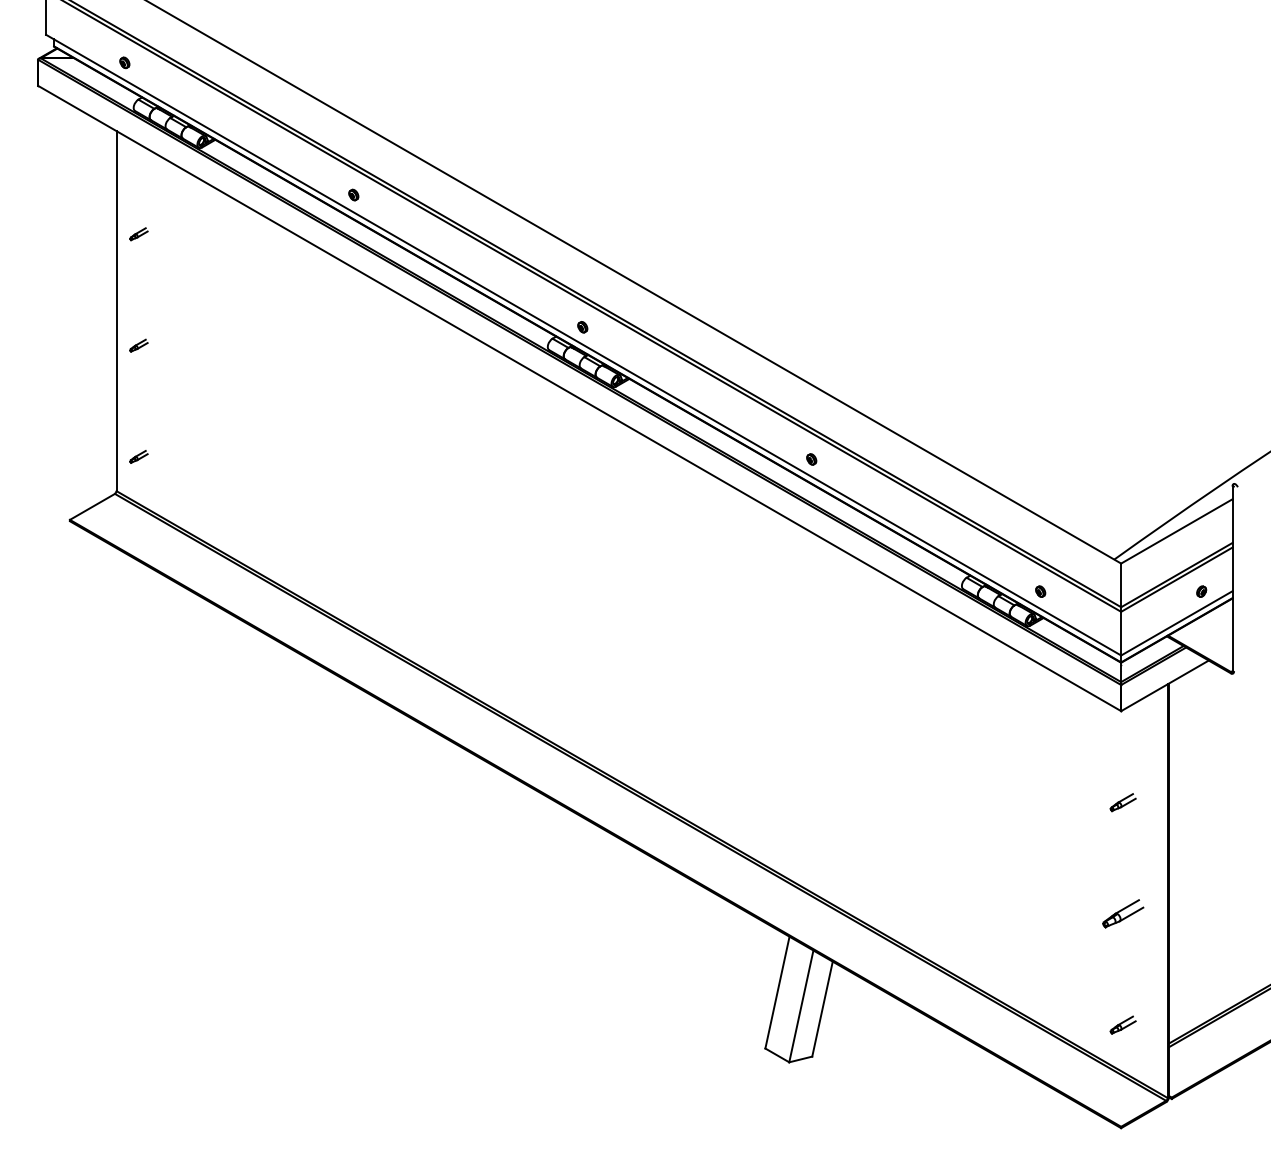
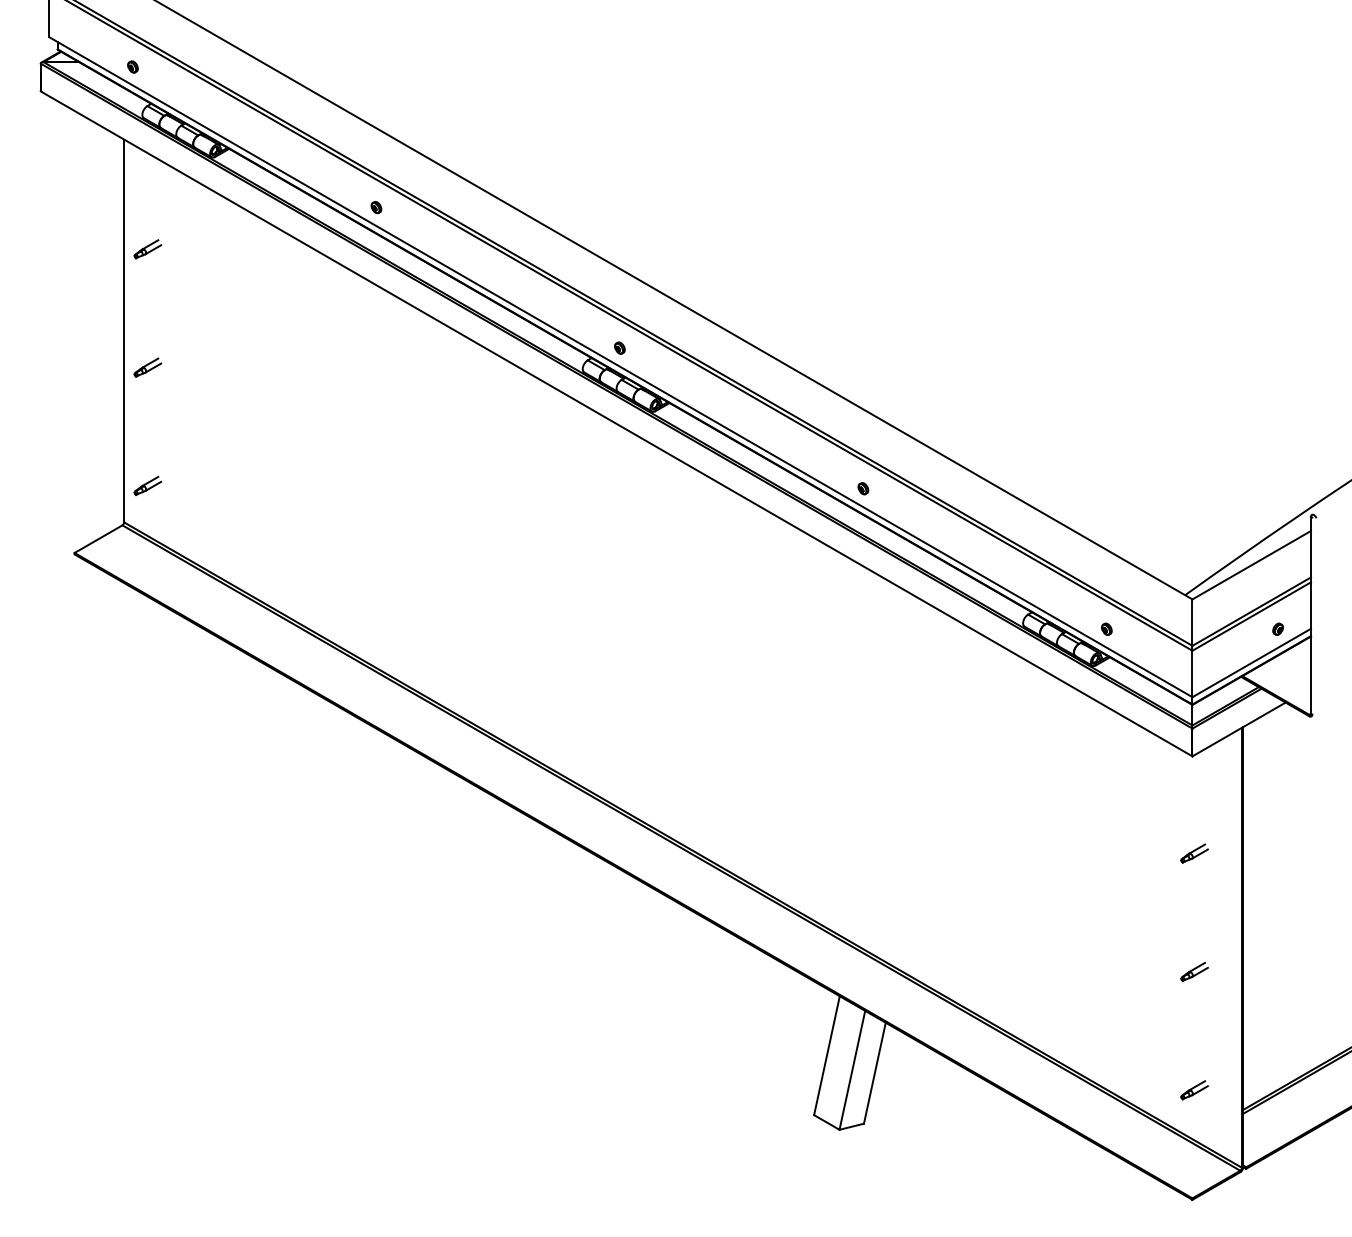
part: (138, 233) -> (147, 248), size x1.43
part: (138, 345) -> (147, 367), size x1.43
part: (138, 456) -> (147, 485), size x1.43
part: (1122, 913) -> (1193, 971), size x0.62

